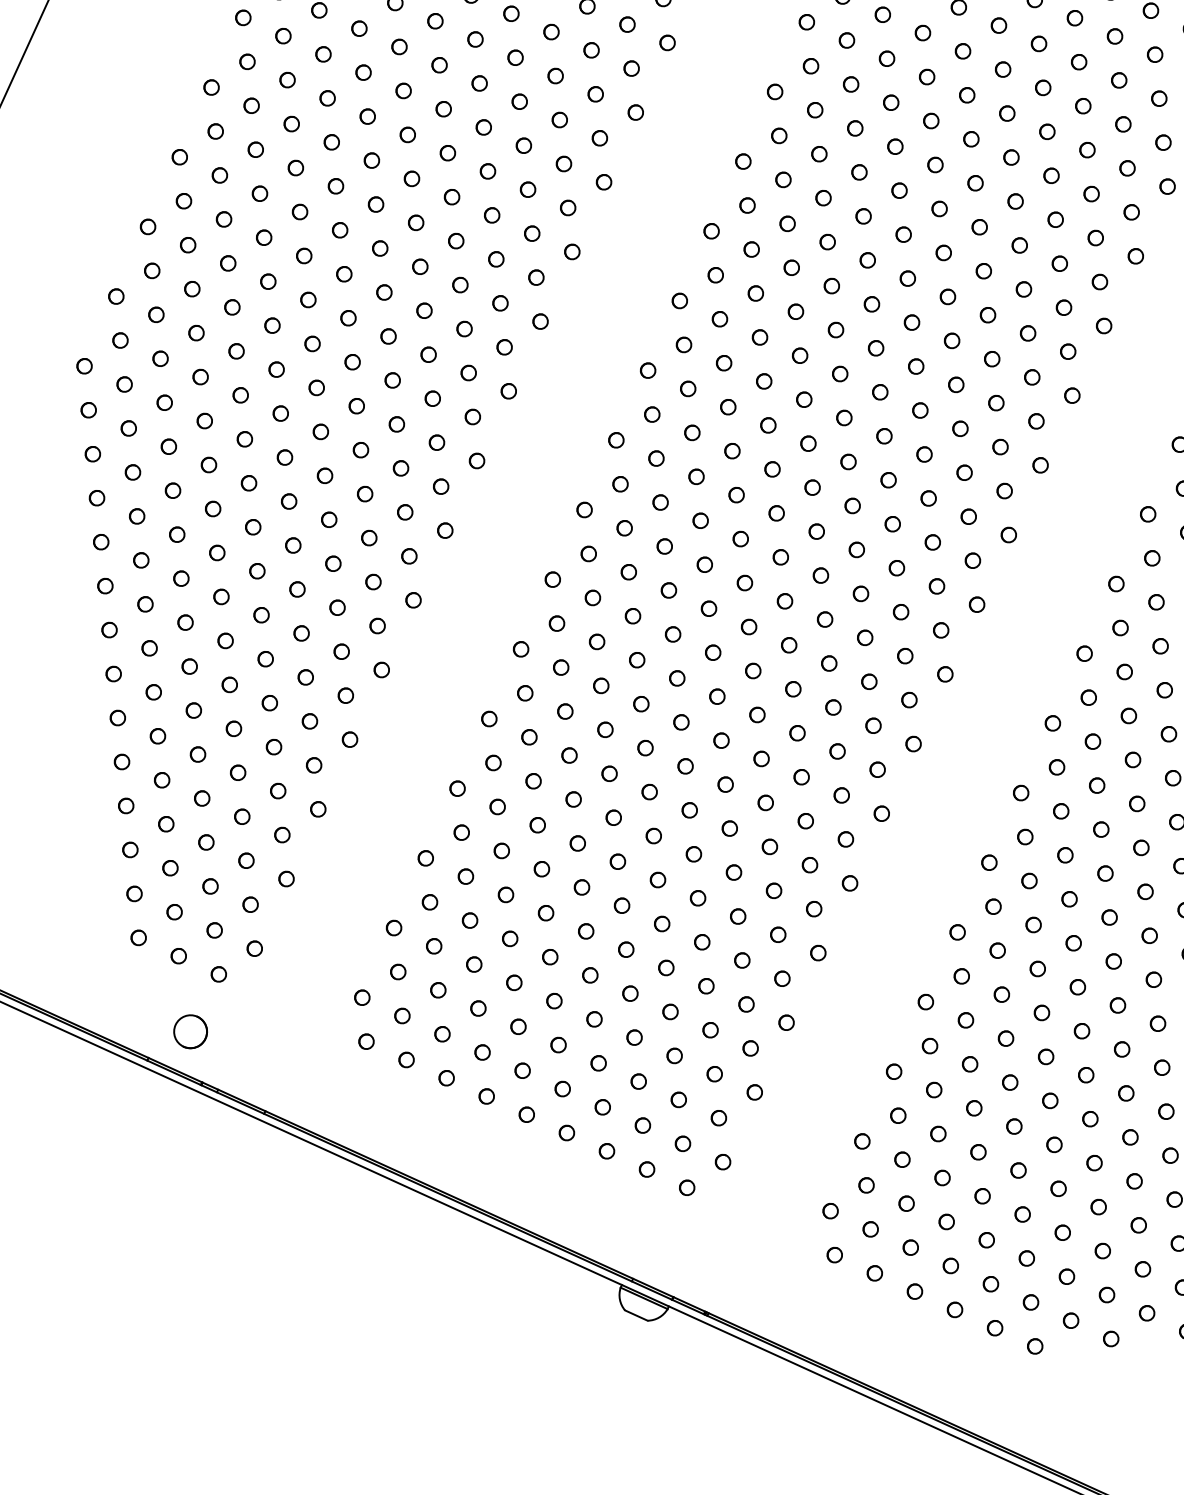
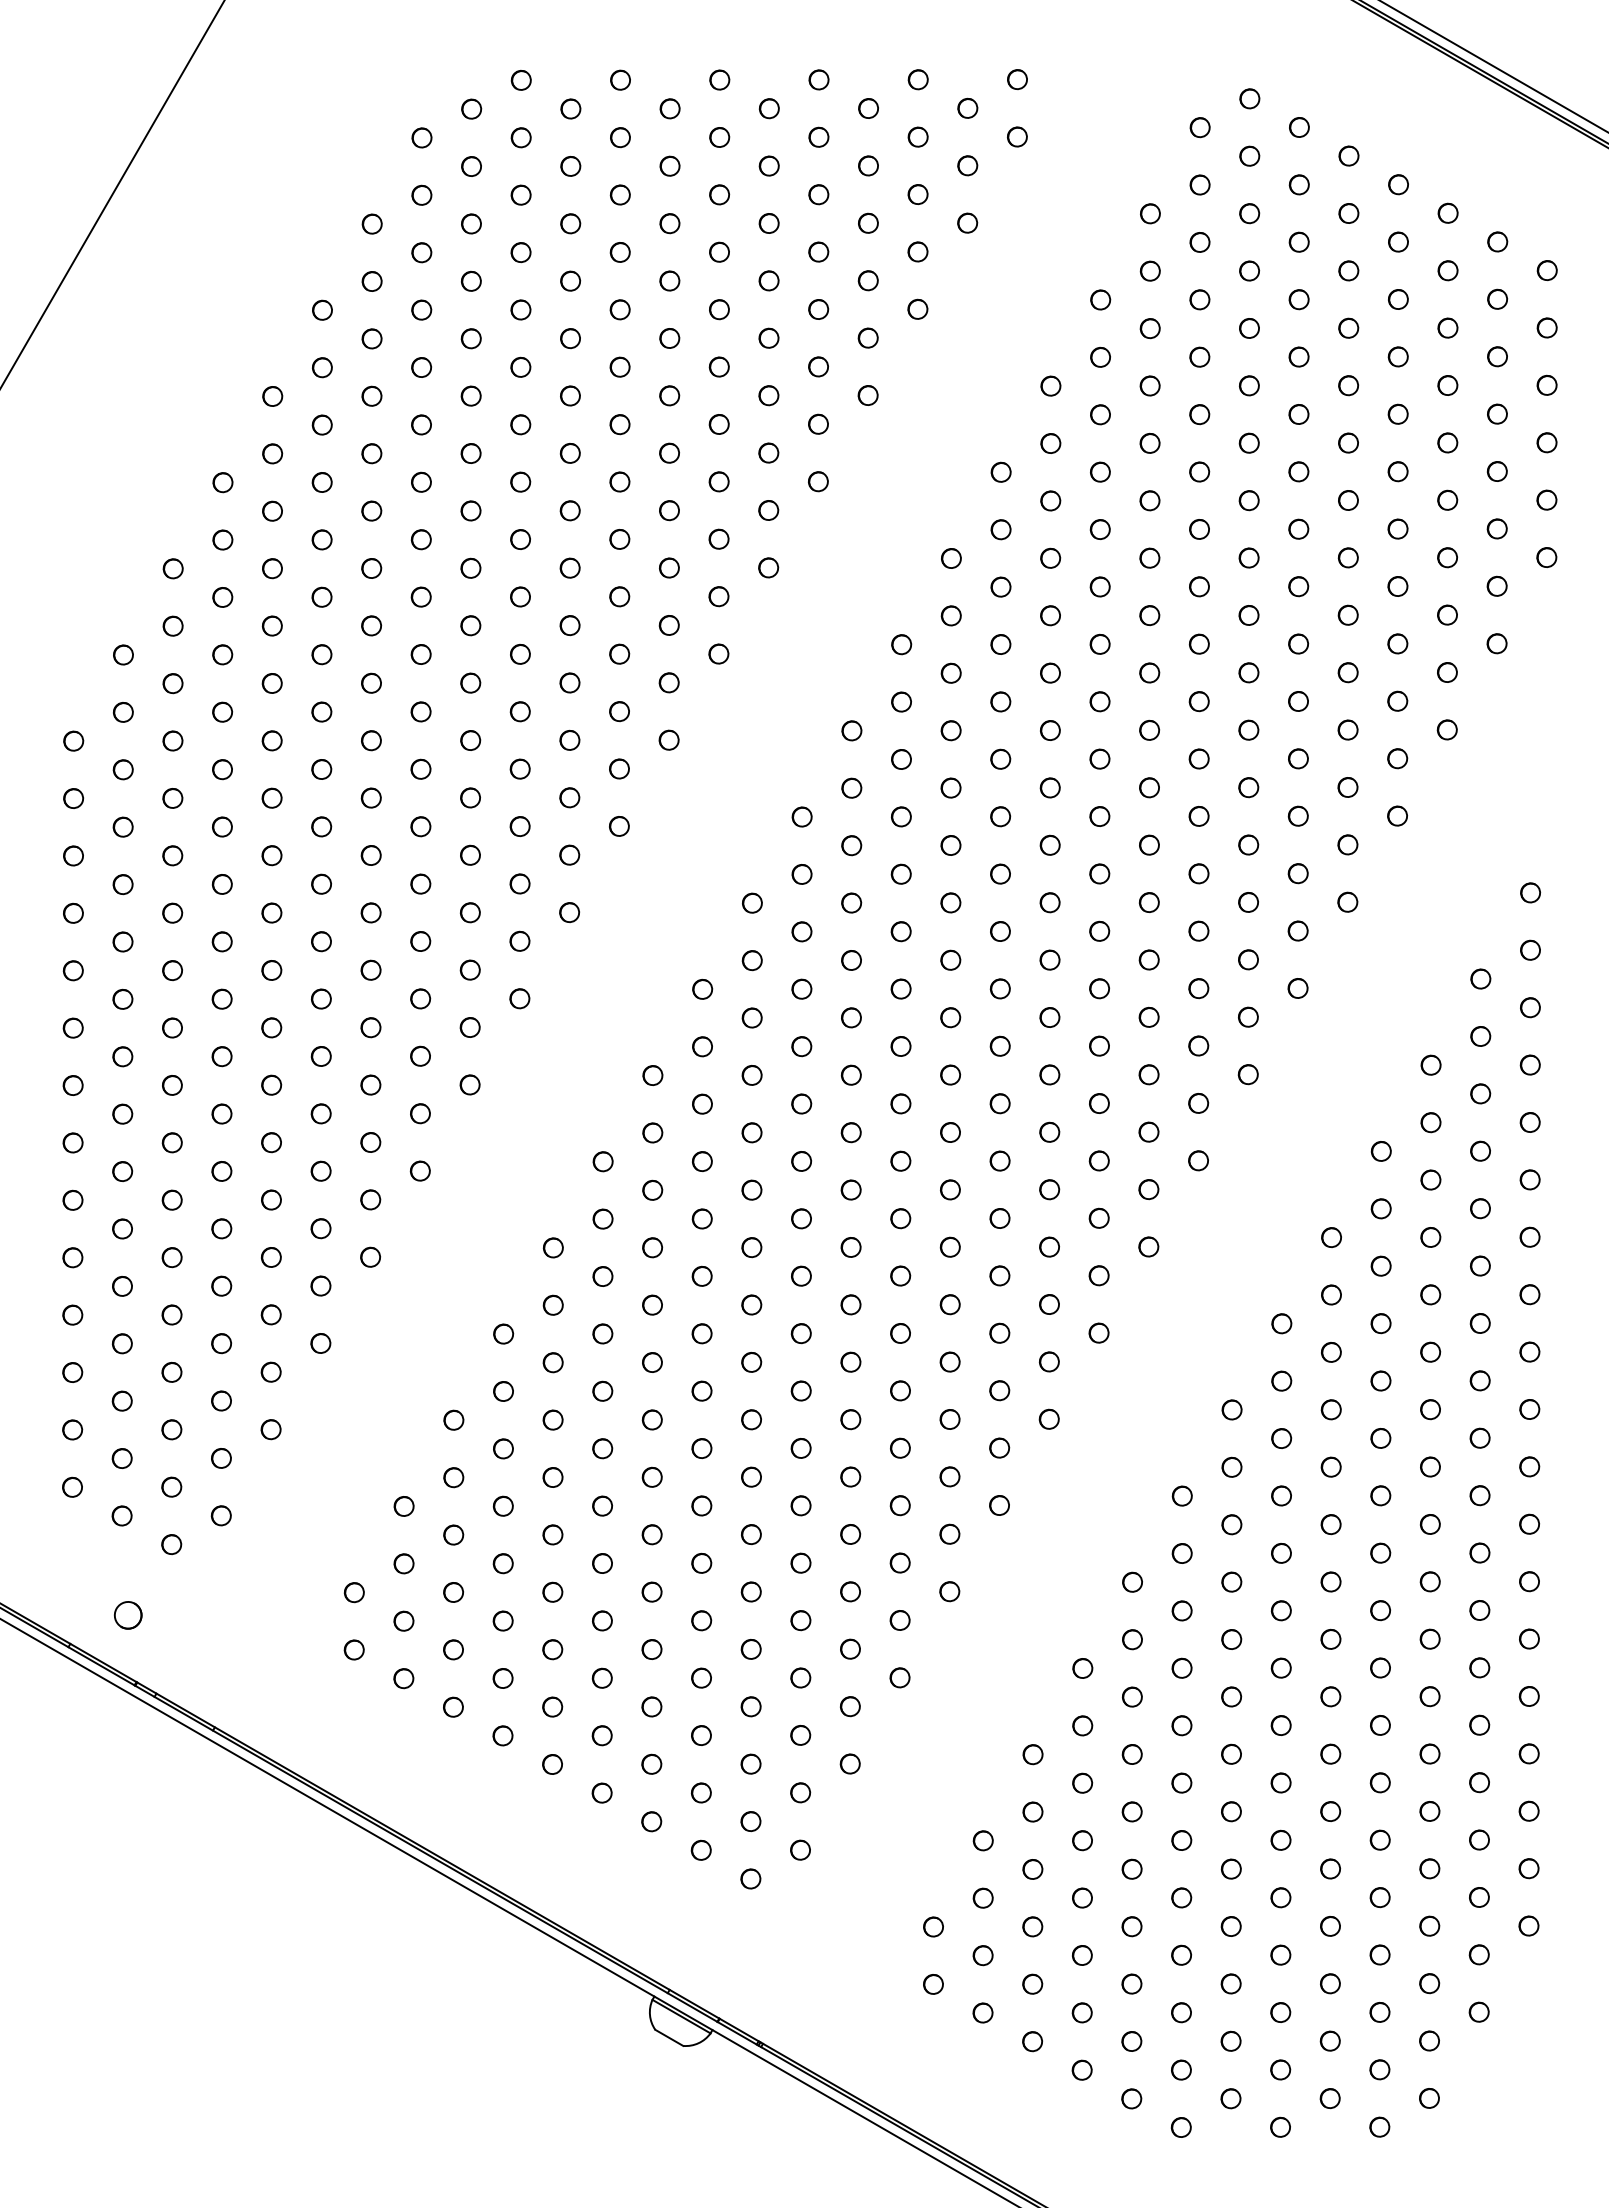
part: (191, 1031) -> (128, 1615), size x0.62

